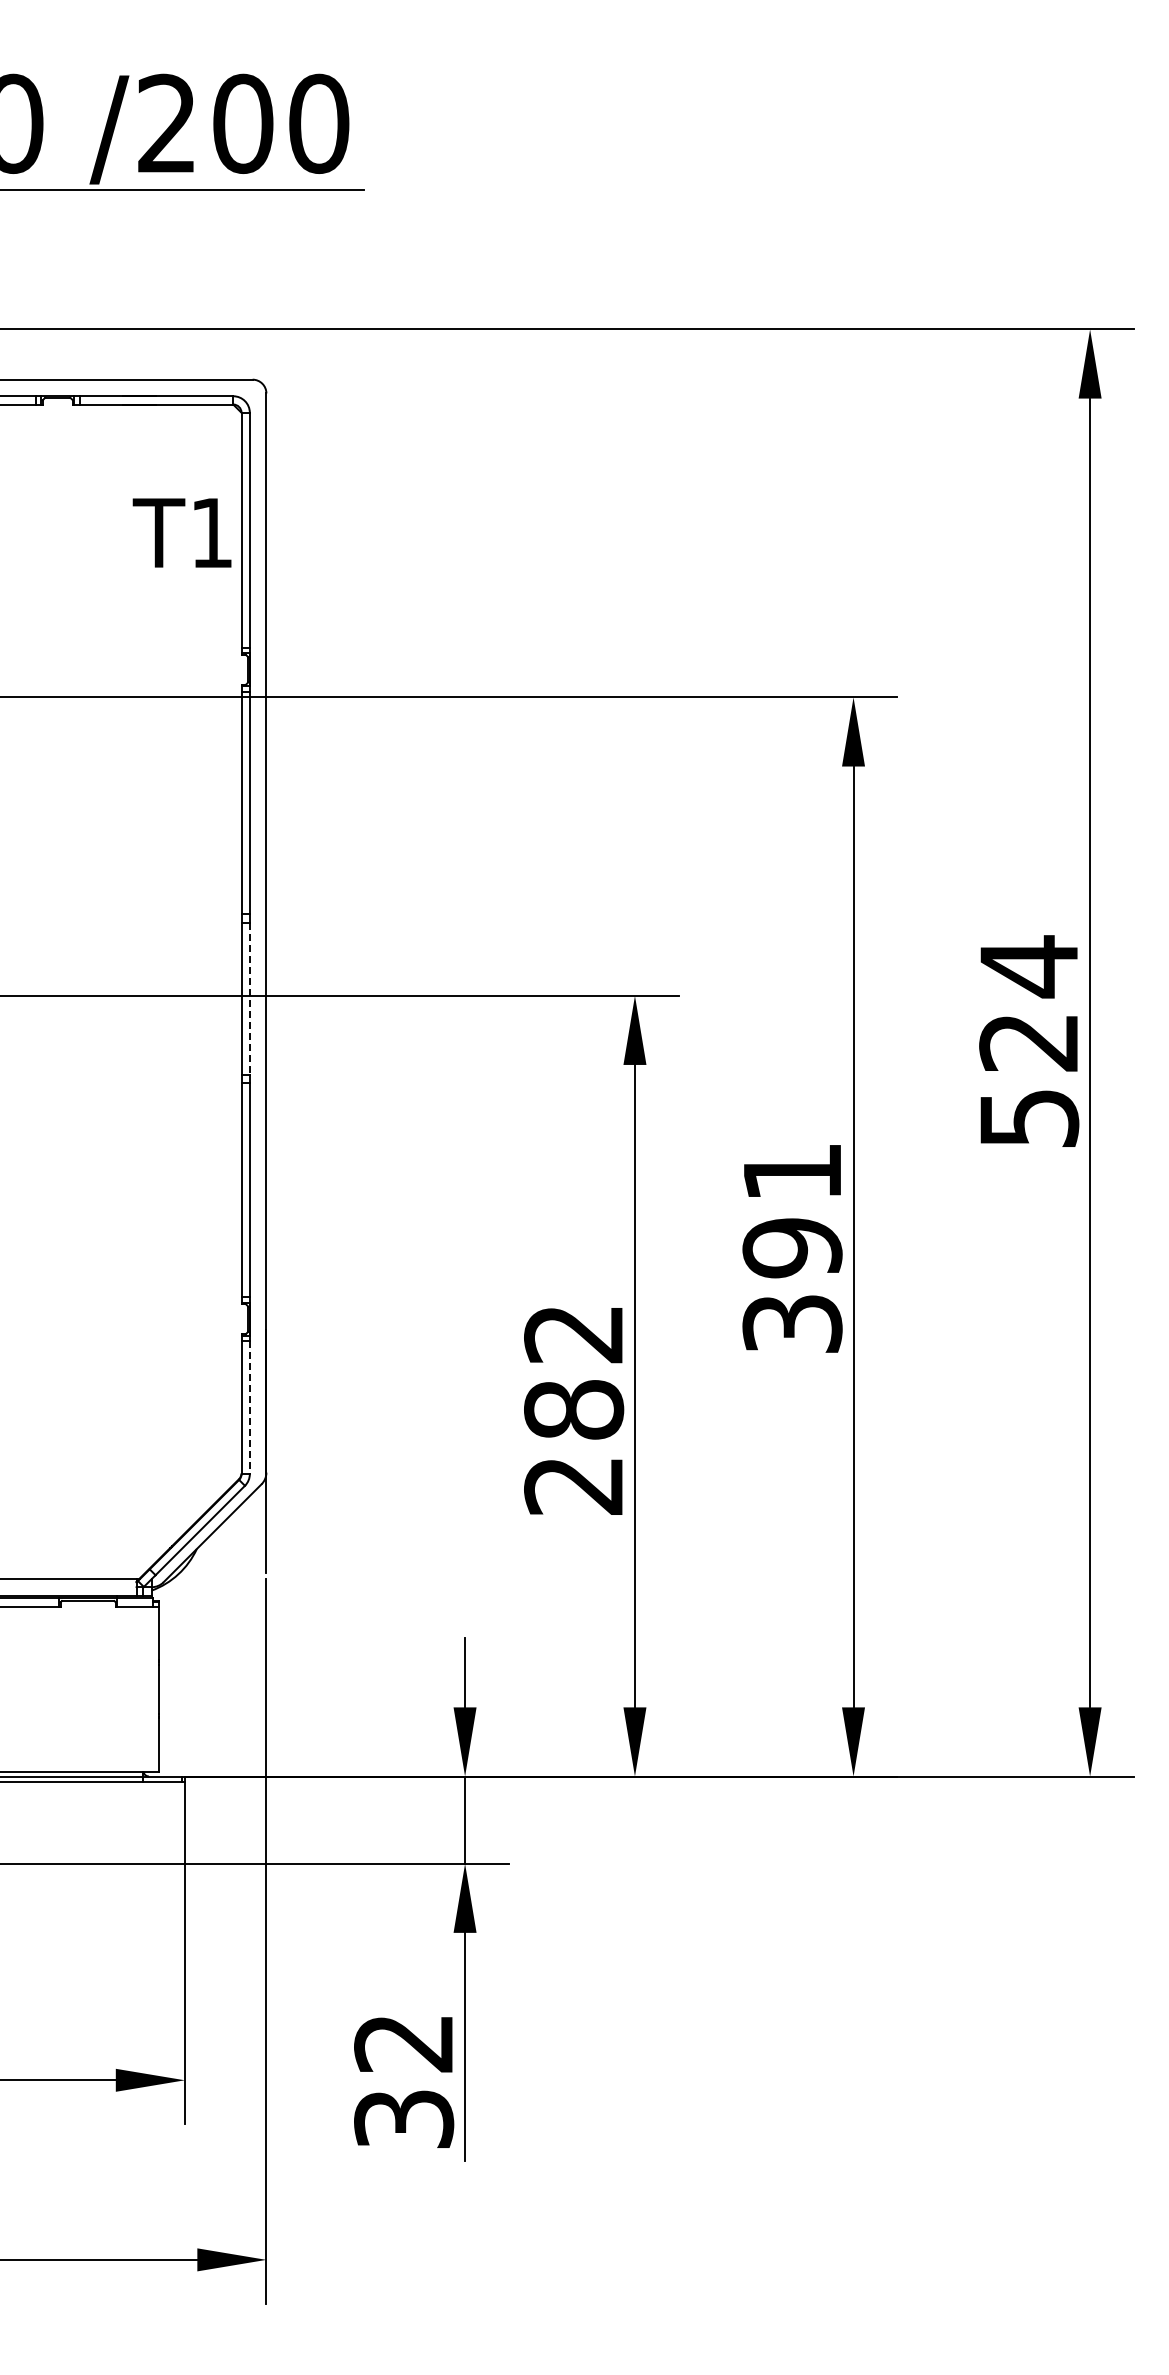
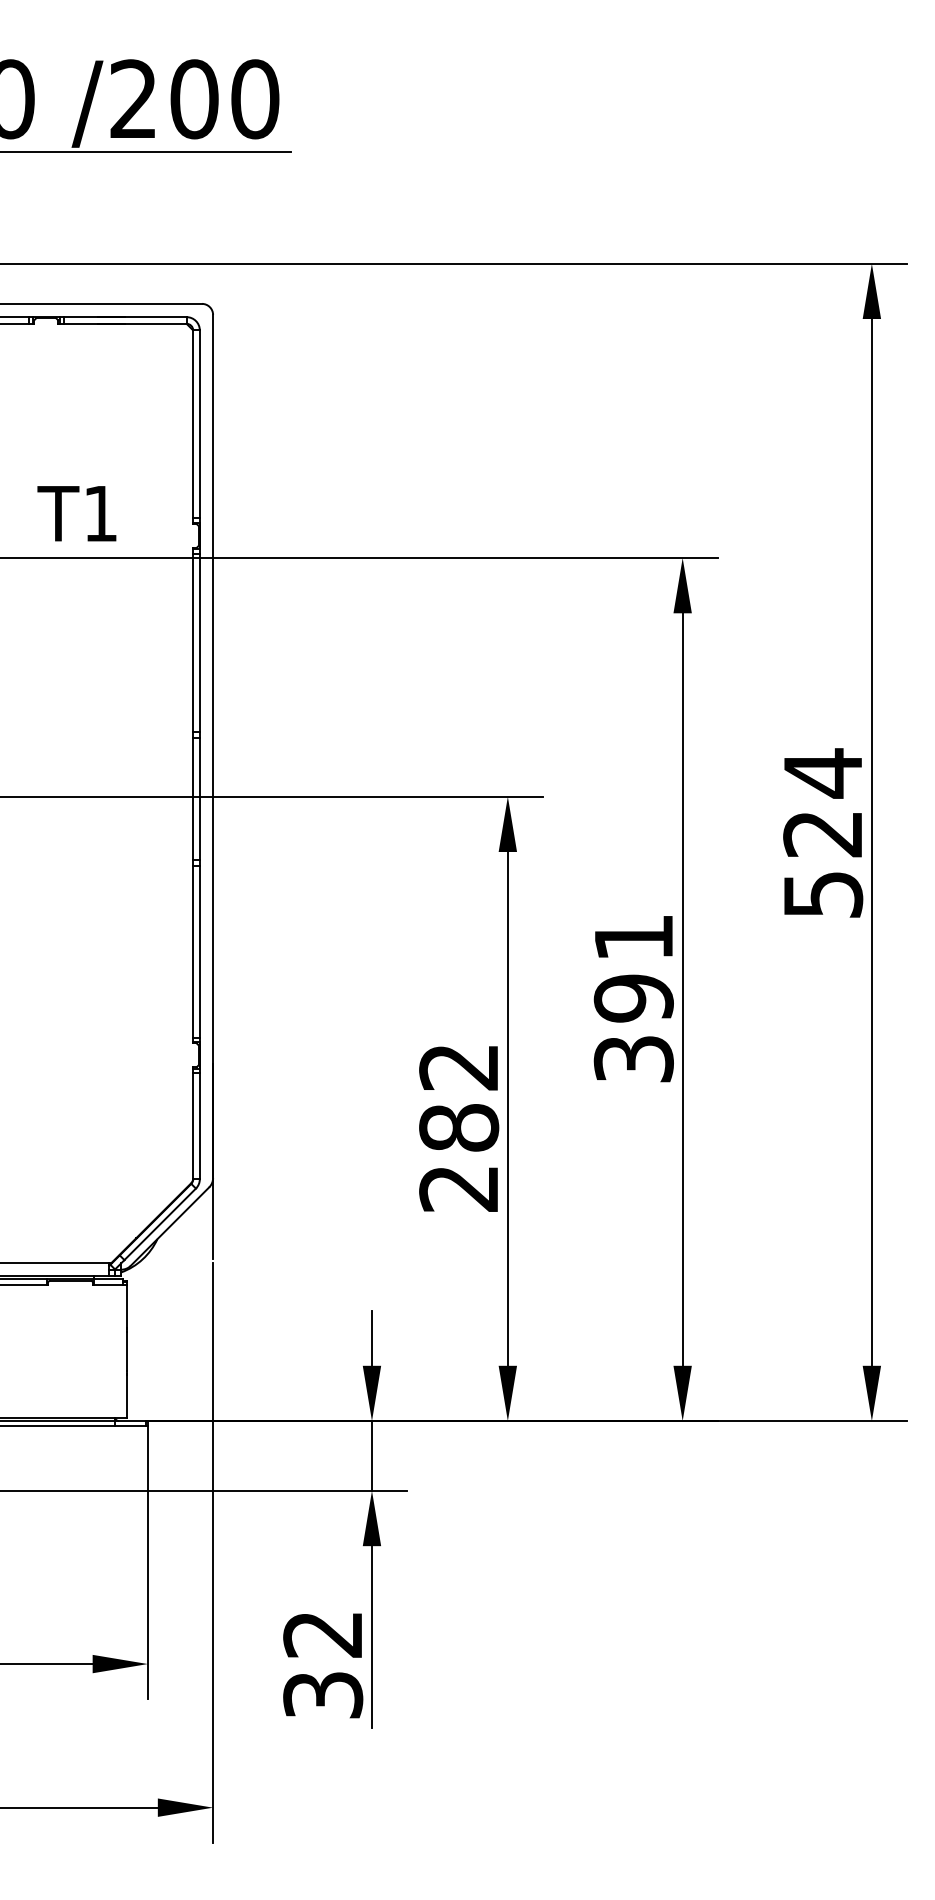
text: (181, 532) -> (76, 513), moved
line: (249, 998) -> (199, 798), dashed -> solid
line: (249, 1408) -> (199, 1126), dashed -> solid

